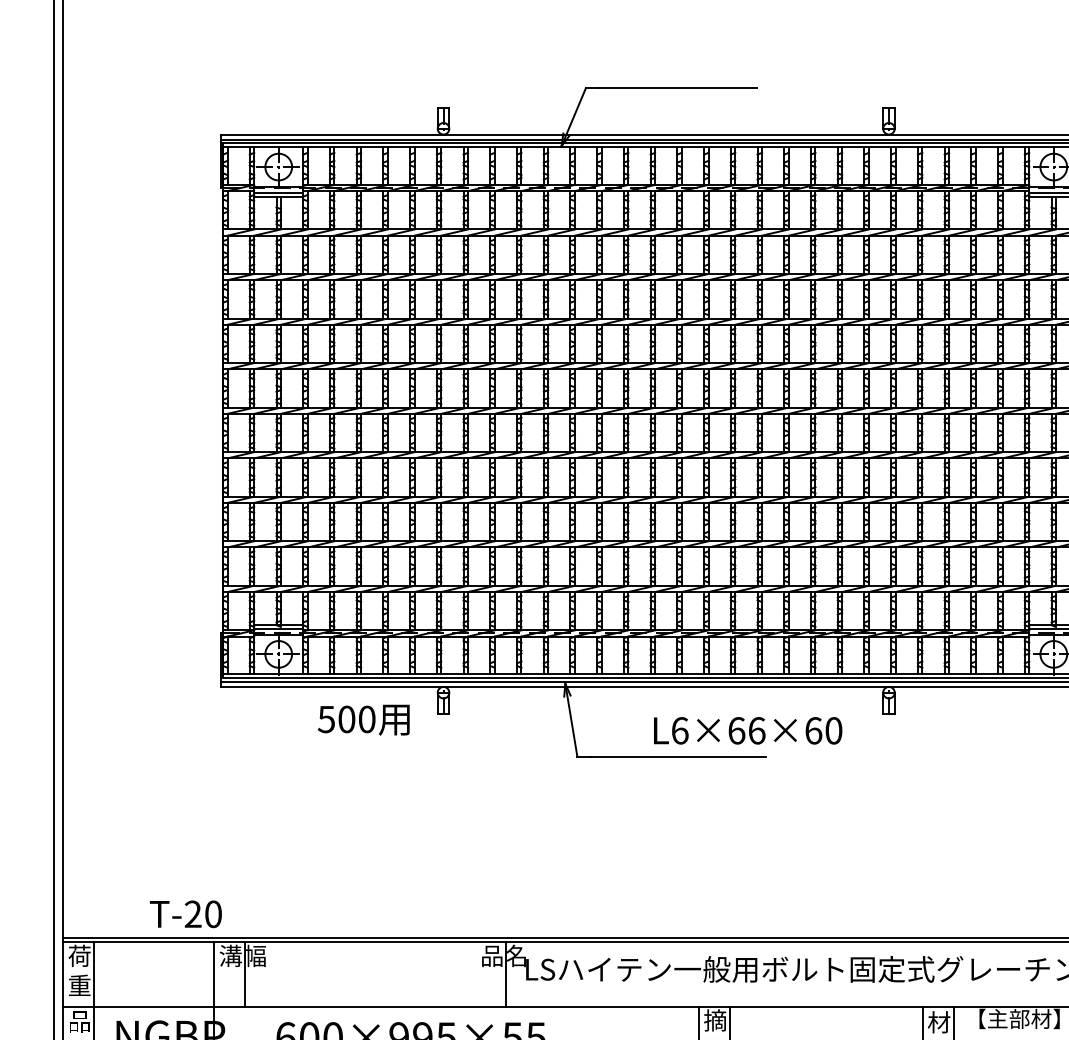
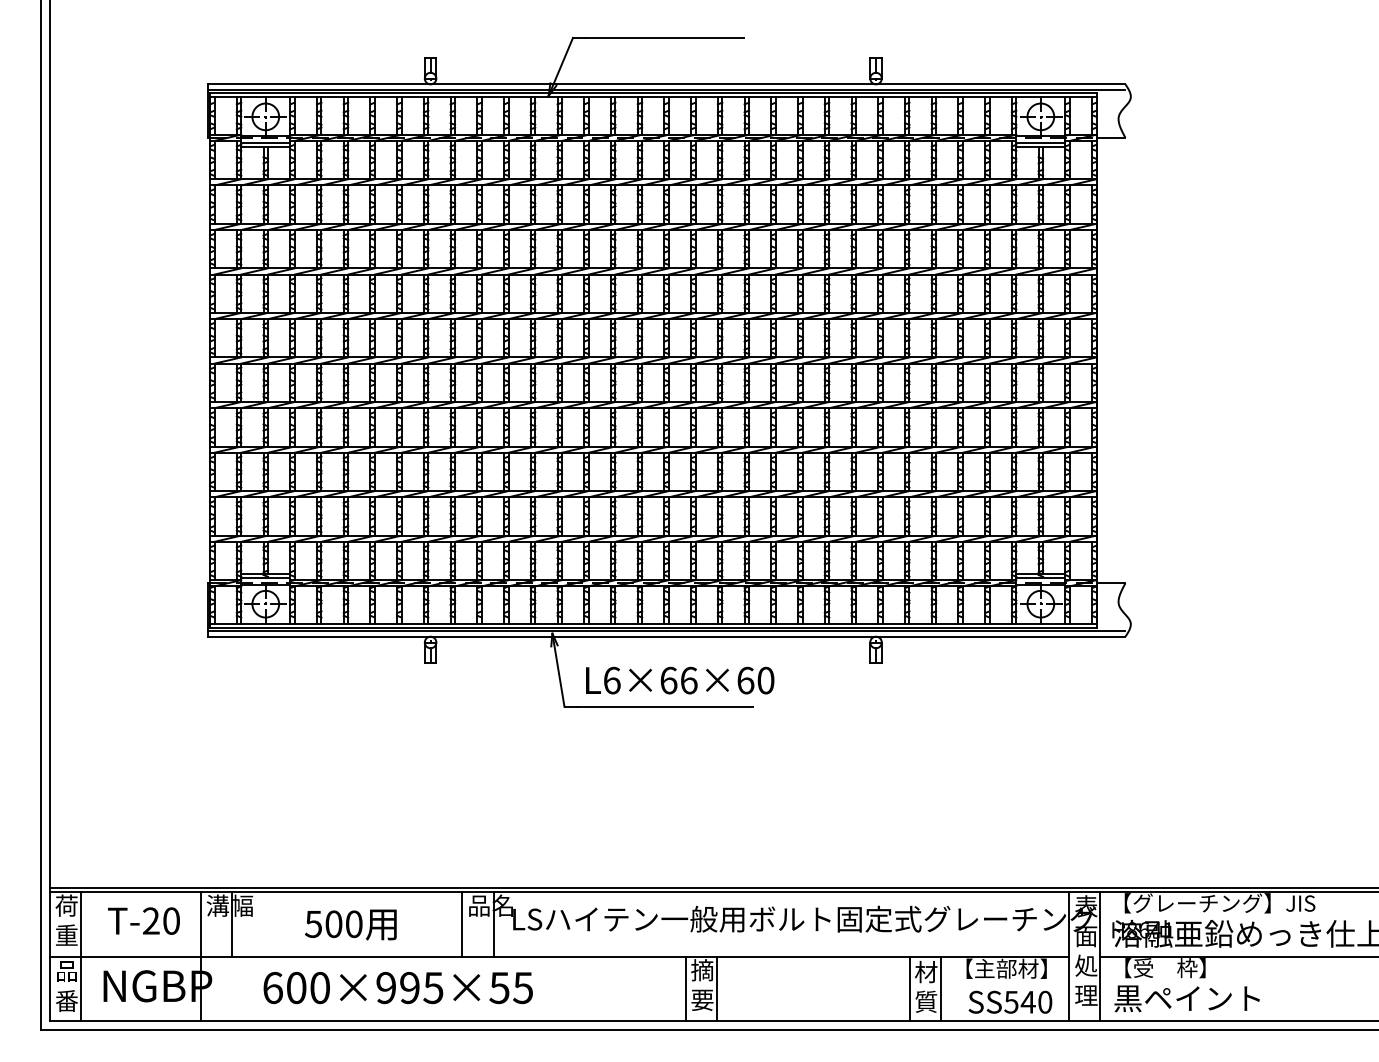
text: (363, 719) -> (350, 924), moved
text: (748, 730) -> (680, 680), moved
text: (185, 913) -> (143, 920), moved
line: (475, 973) -> (462, 923), added

